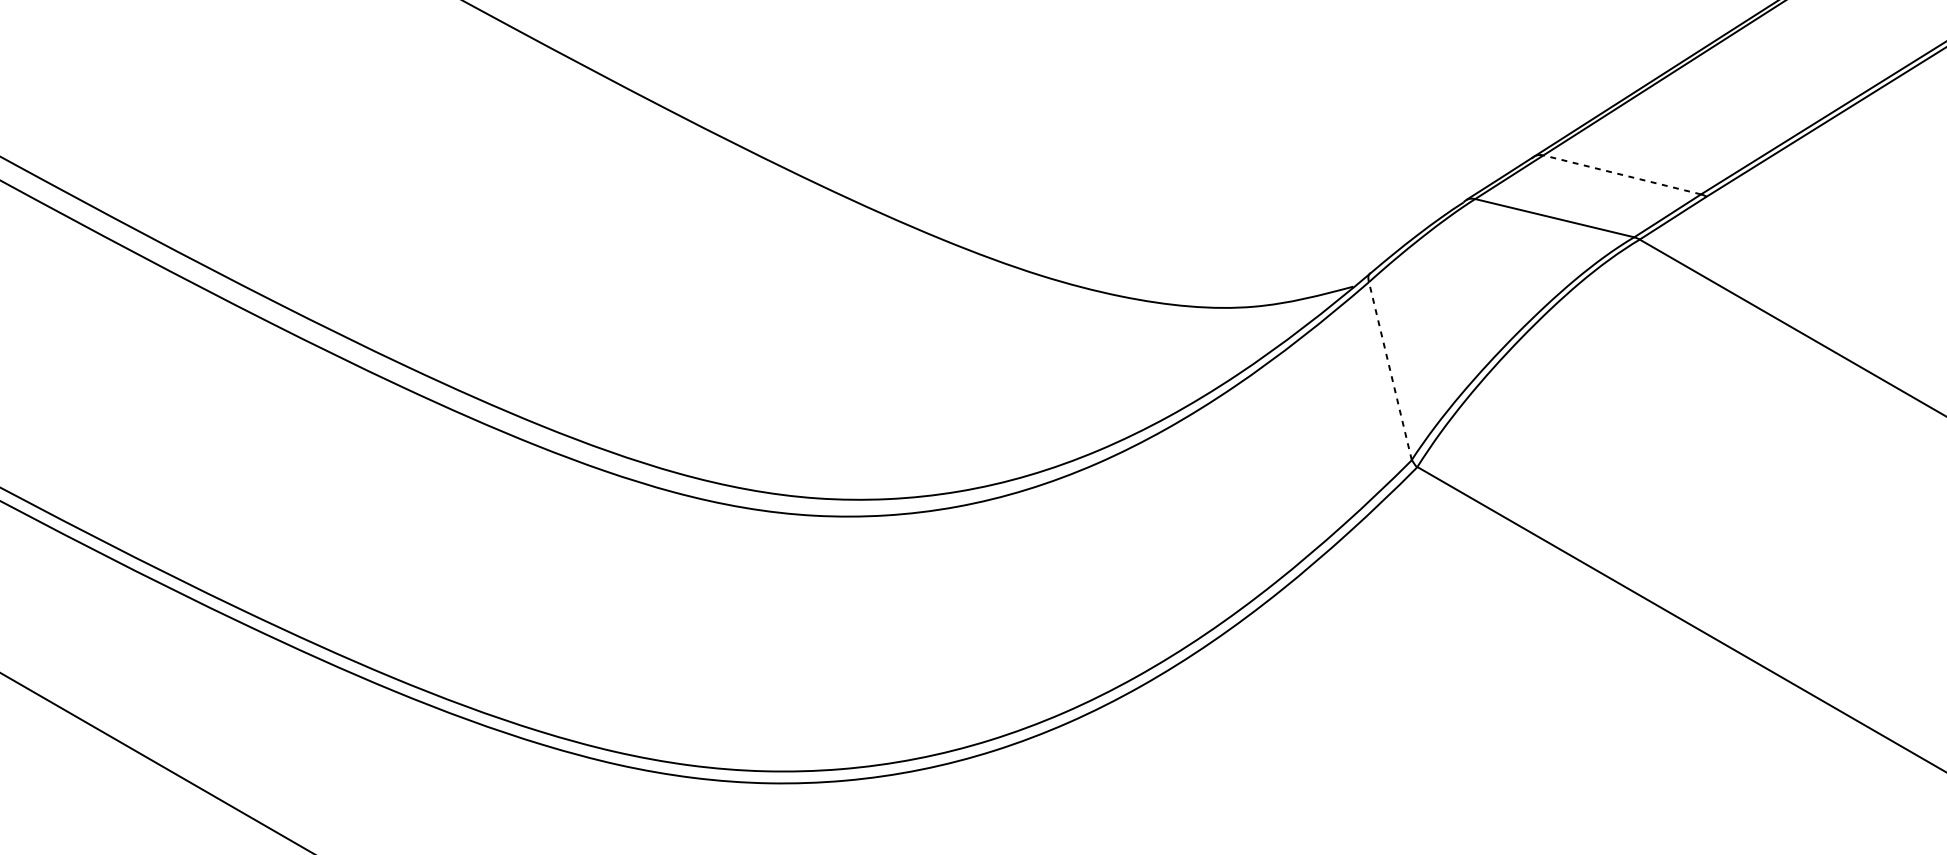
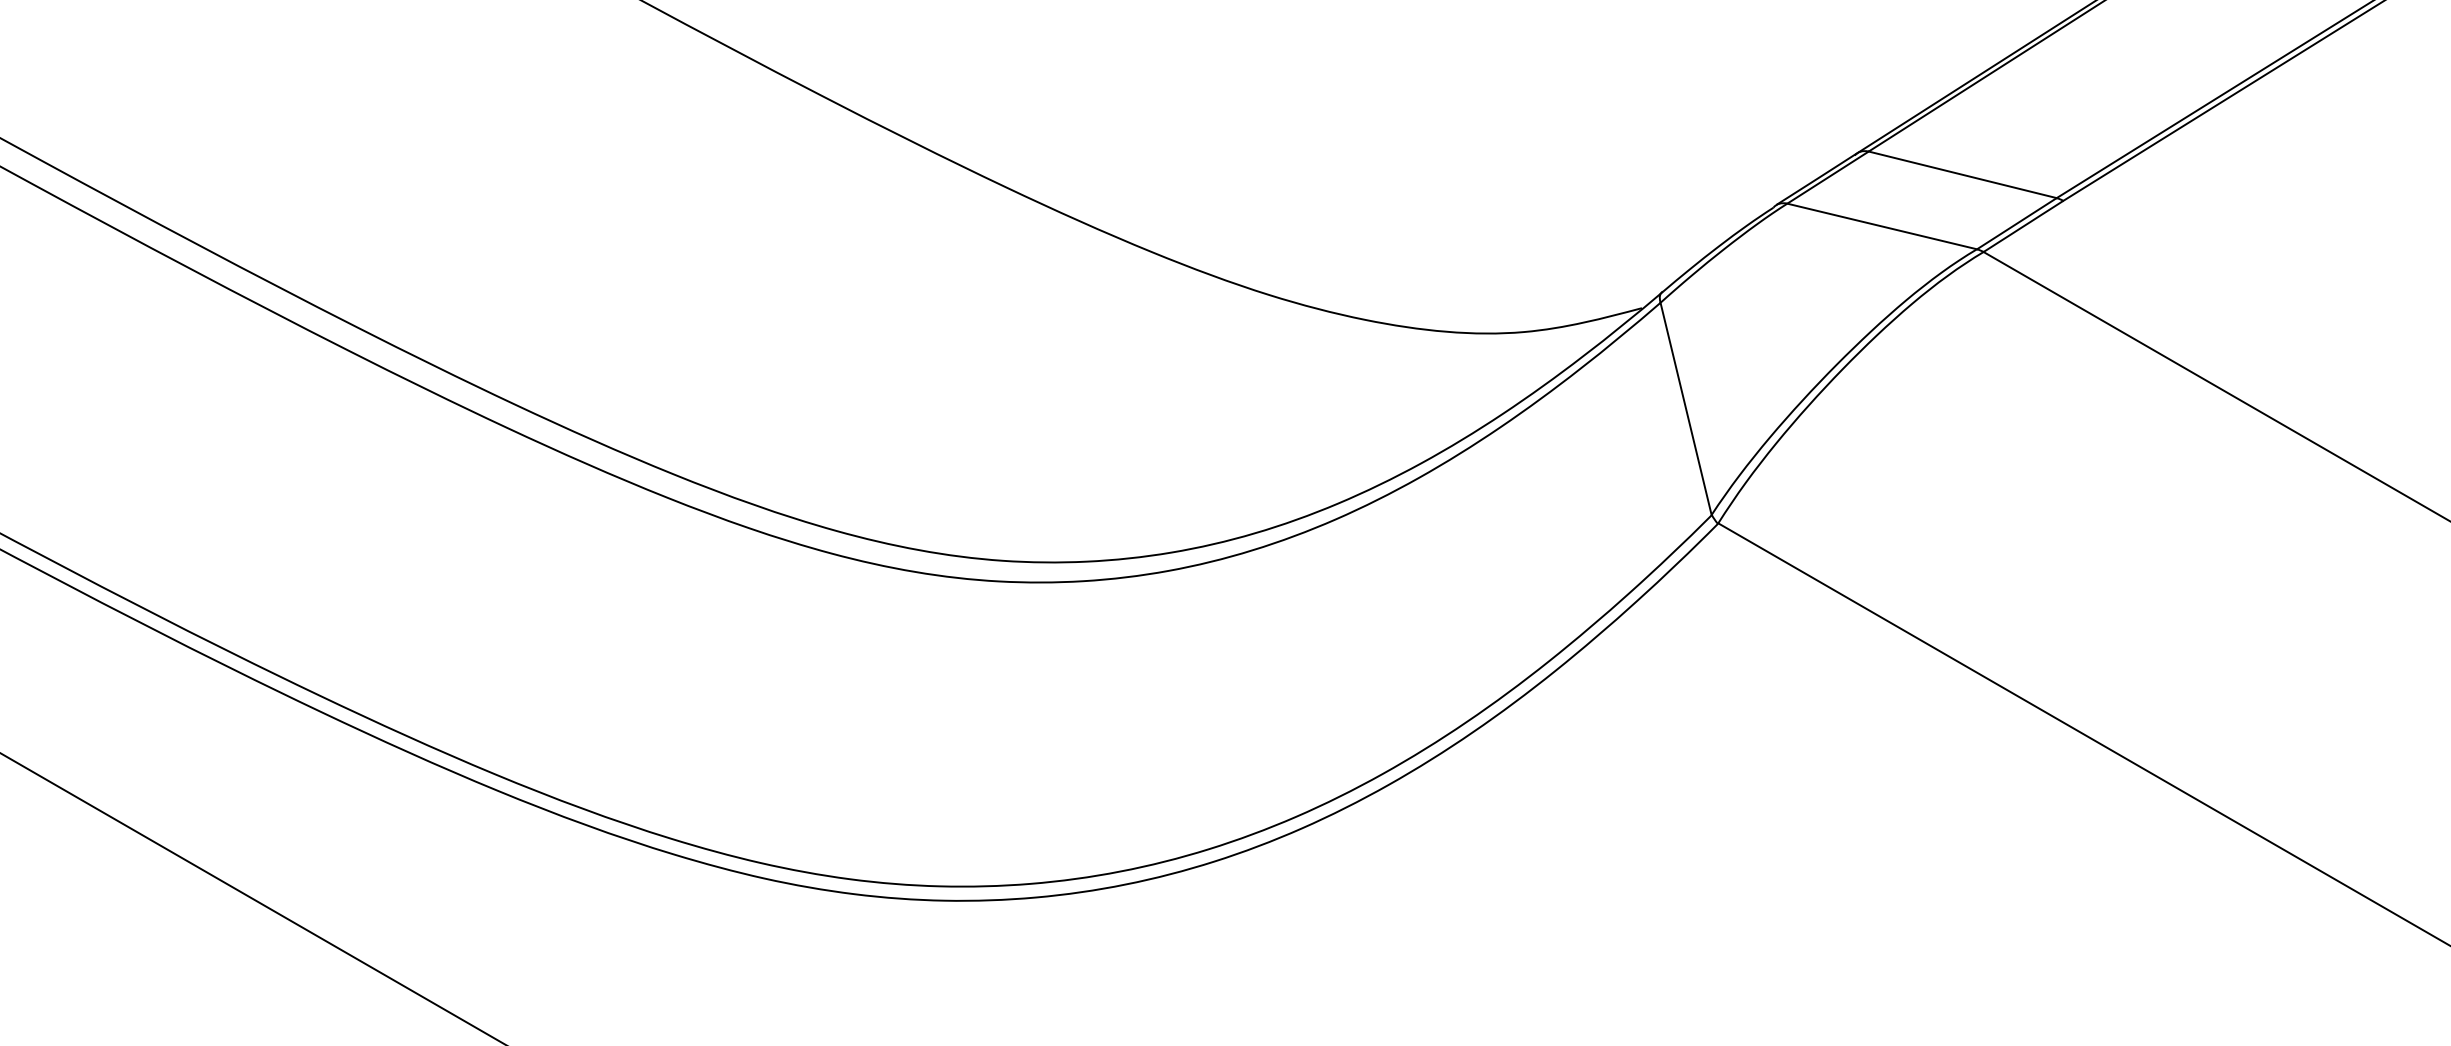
line: (1622, 174) -> (1962, 174), dashed -> solid
line: (1389, 370) -> (1685, 408), dashed -> solid

